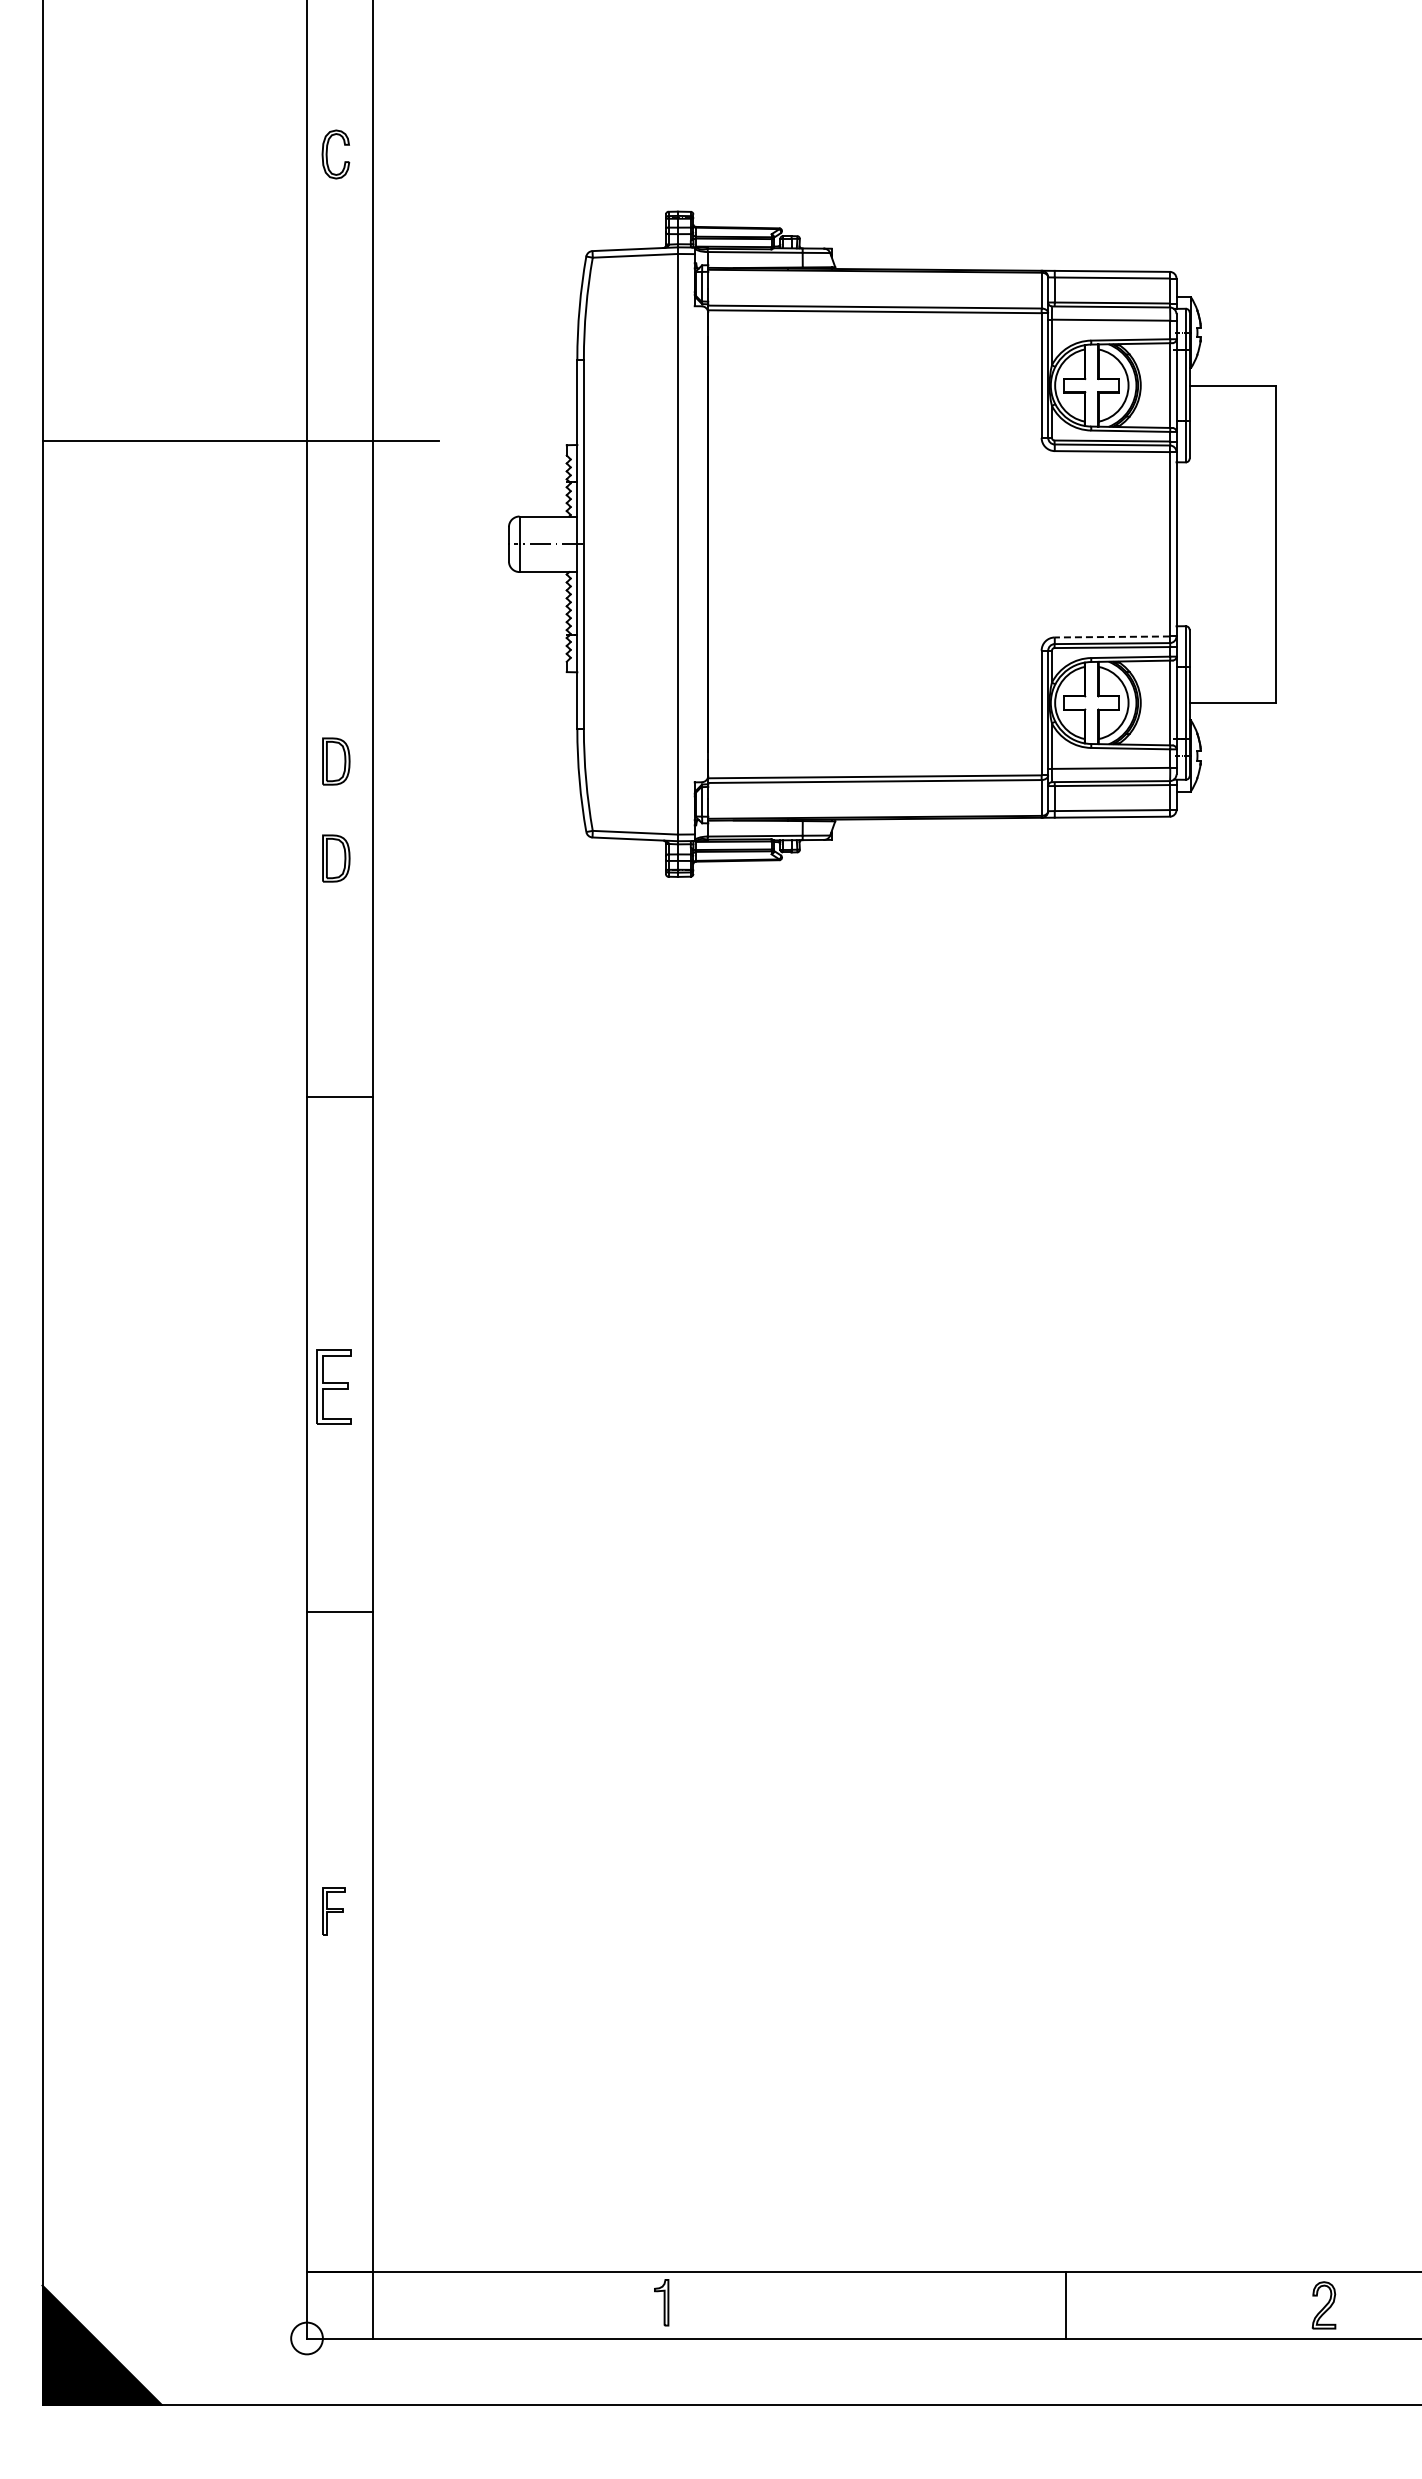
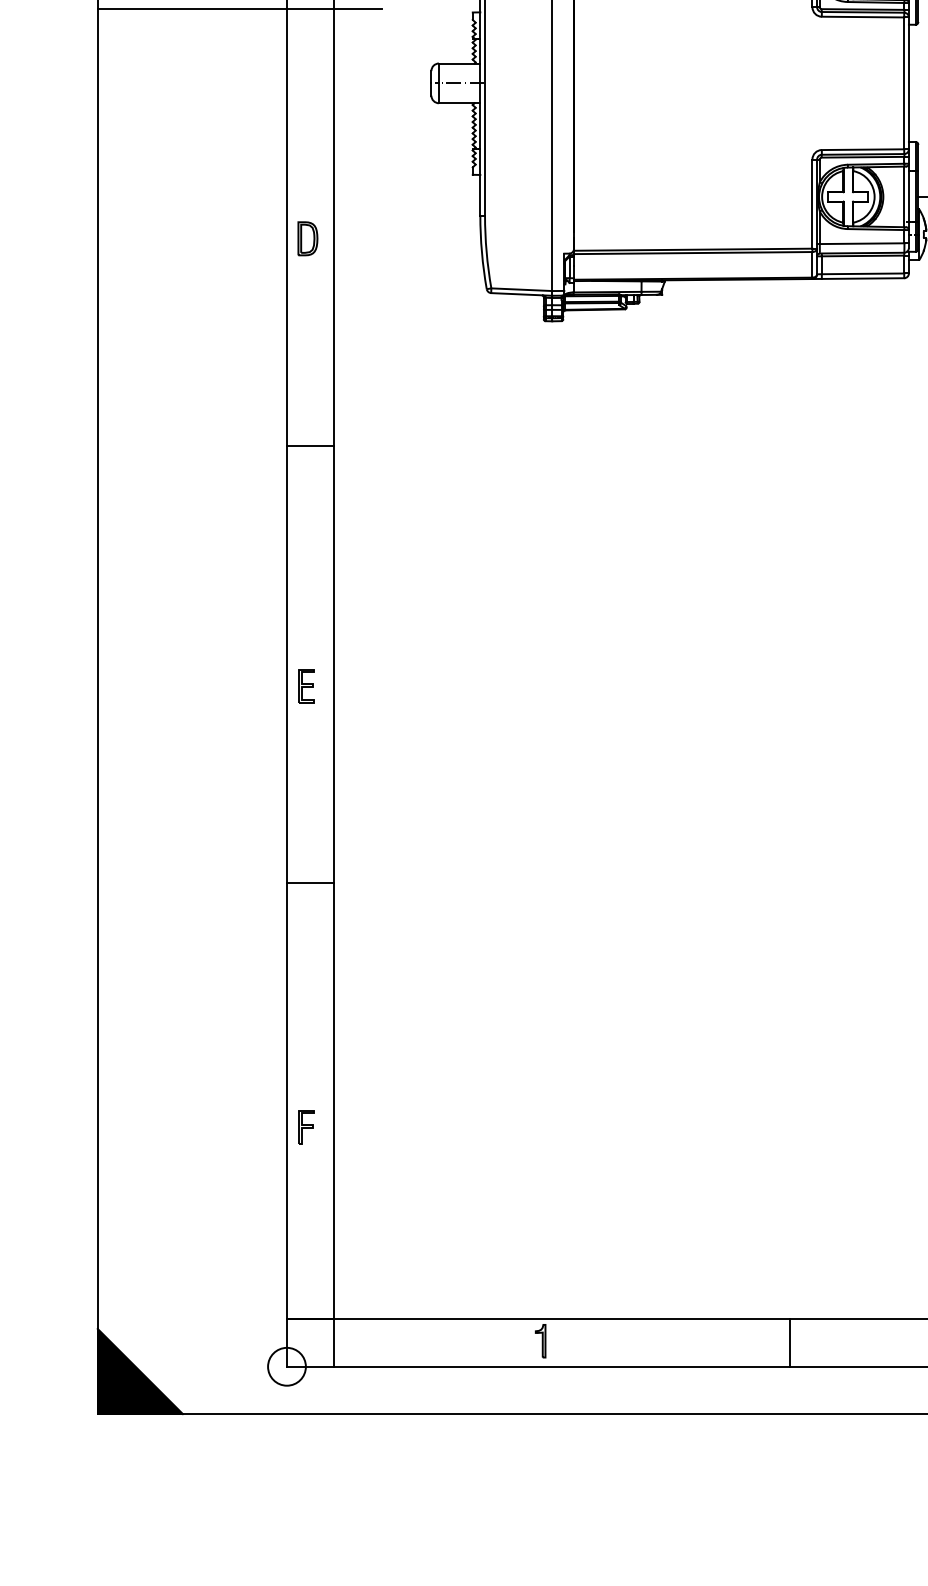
line: (1112, 636) -> (863, 149), dashed -> solid
part: (336, 858) -> (308, 308), removed
line: (340, 1097) -> (310, 446), moved
part: (333, 1386) -> (305, 685), size x0.62
line: (340, 1611) -> (310, 882), moved
part: (333, 1911) -> (305, 1127), moved
line: (1065, 2305) -> (789, 1343), moved
circle: (306, 2338) -> (286, 1366), size x1.67

